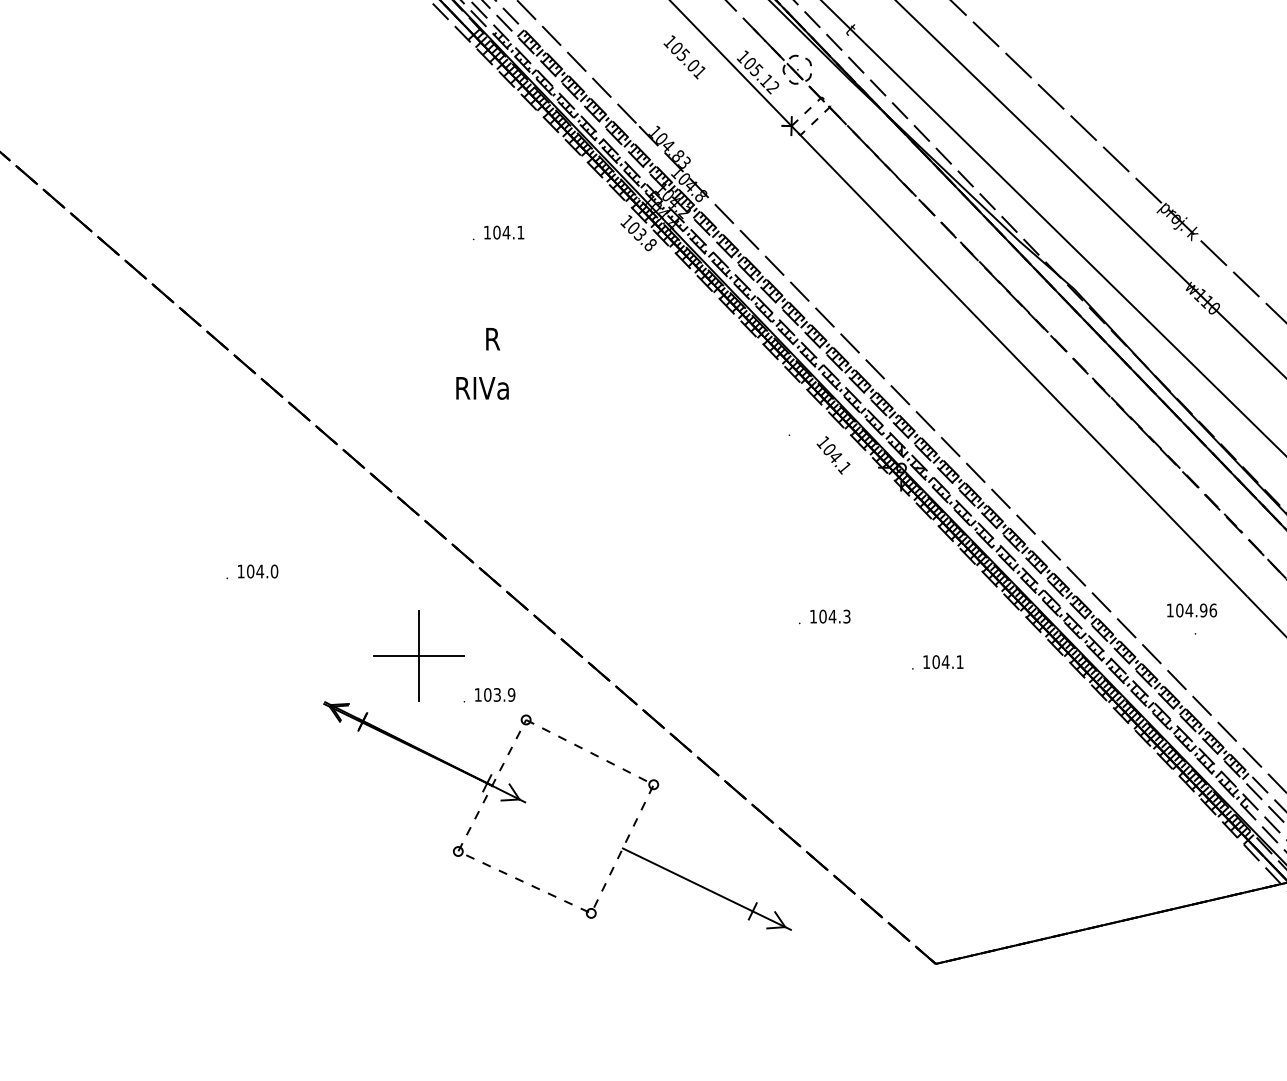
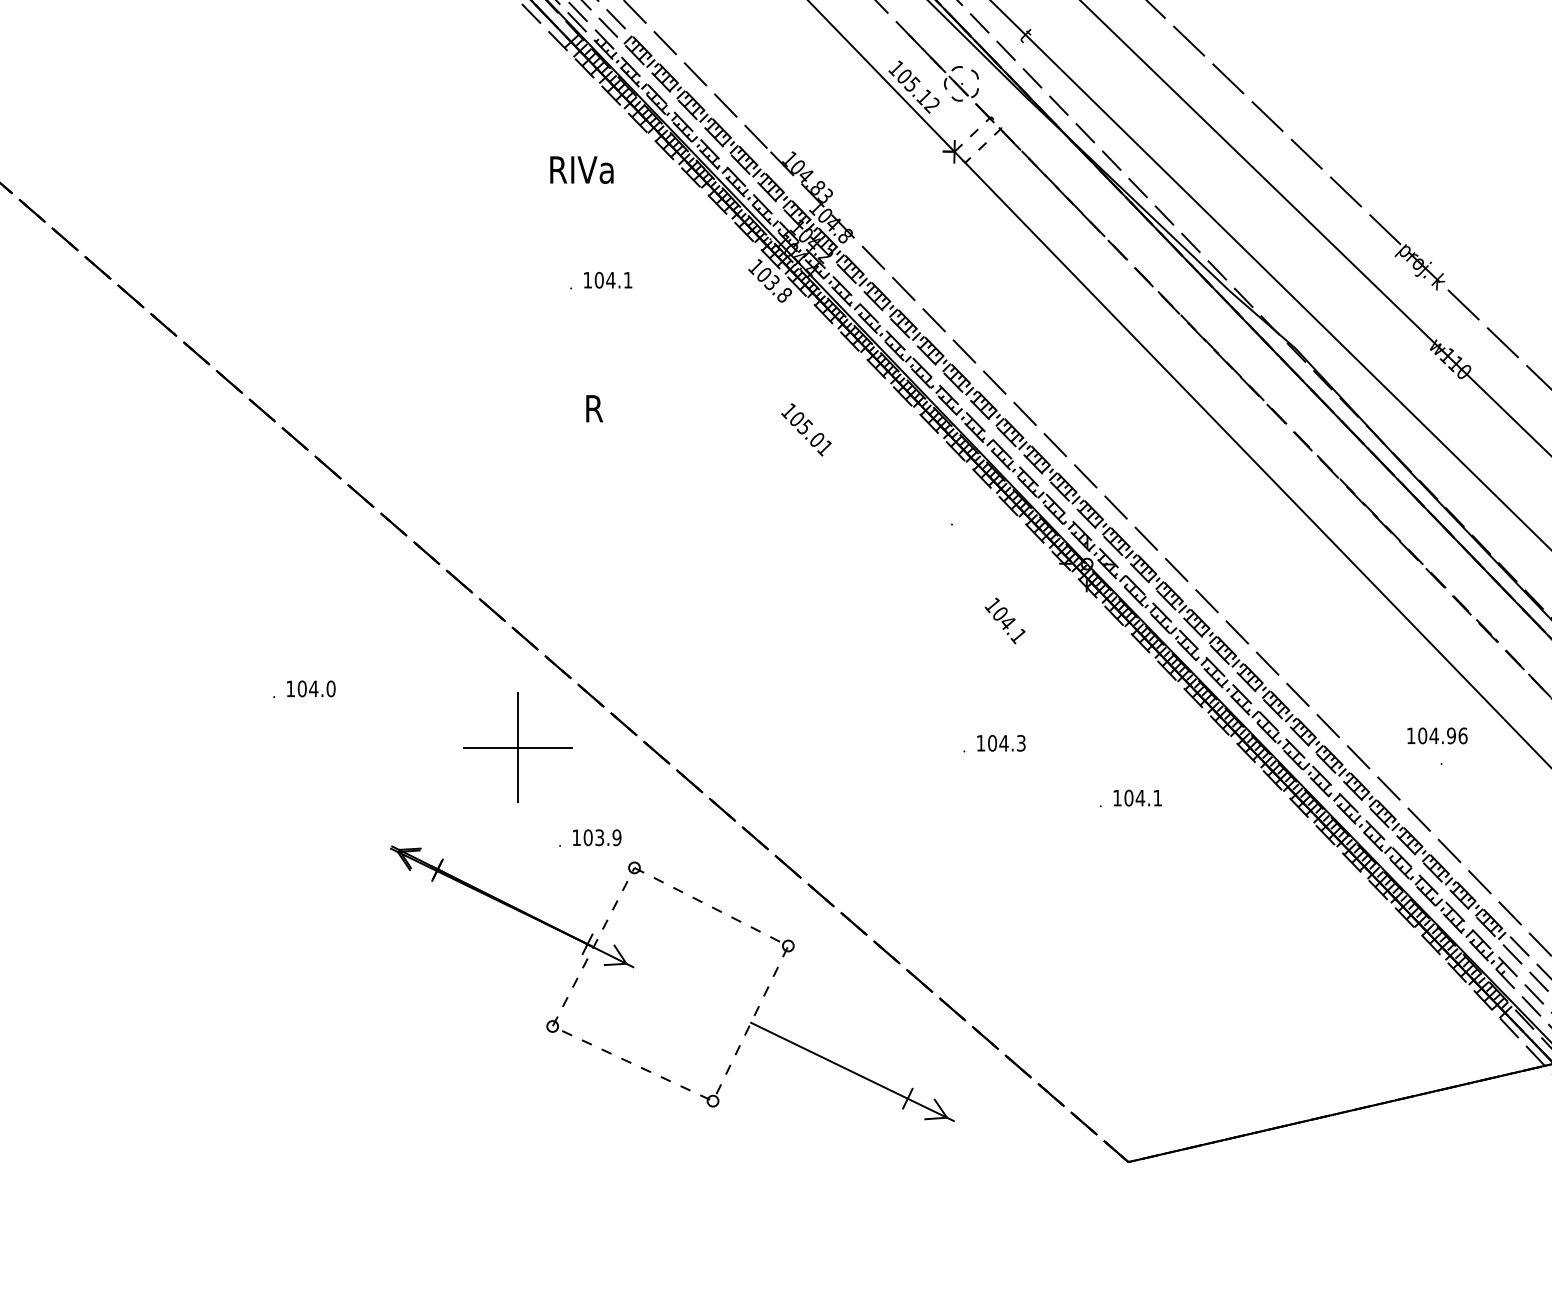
text: (684, 57) -> (806, 429), moved
text: (482, 387) -> (581, 169), moved
text: (832, 455) -> (1004, 620), moved
part: (418, 655) -> (517, 747), moved

